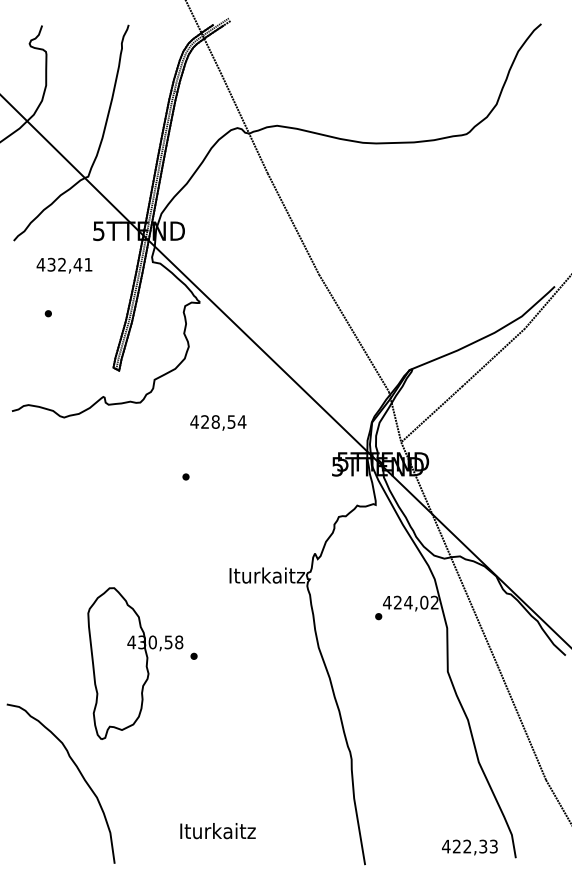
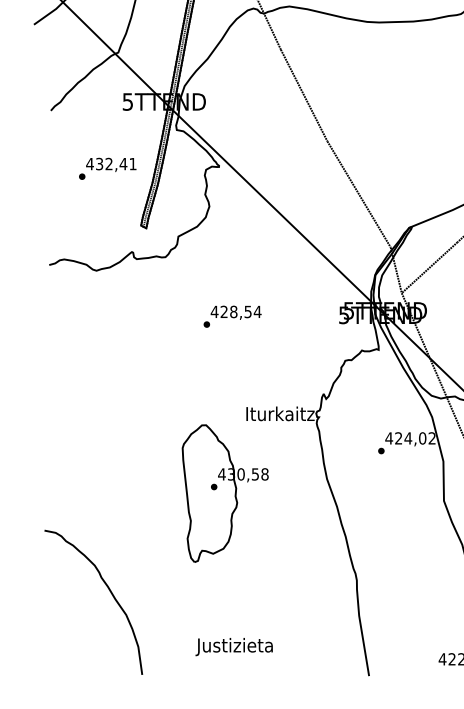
text: (64, 265) -> (111, 164), moved
text: (218, 422) -> (236, 312), moved
part: (135, 663) -> (225, 493), moved
text: (215, 833) -> (233, 647), Iturkaitz -> Justizieta

